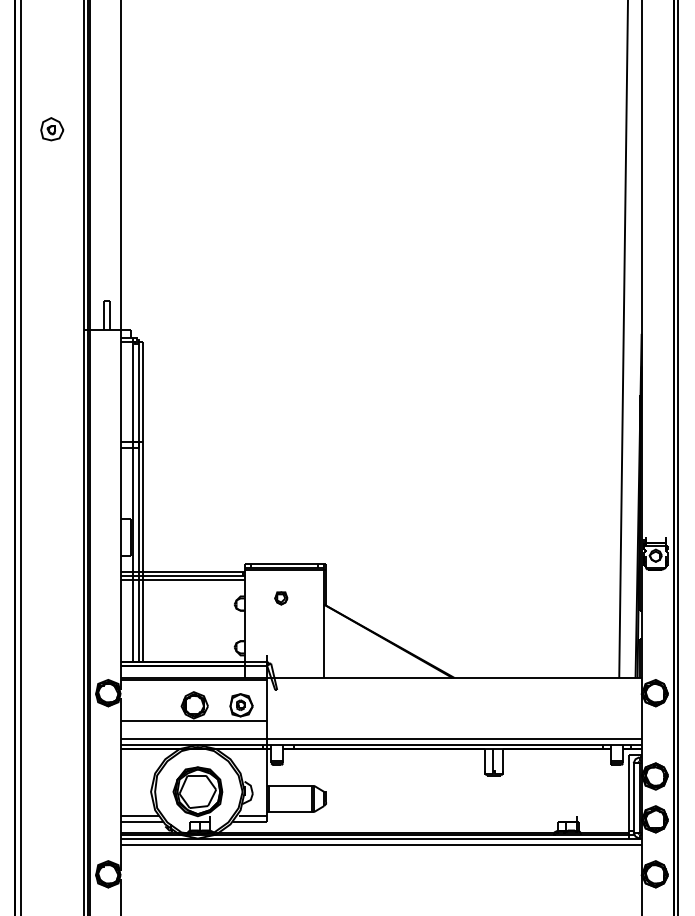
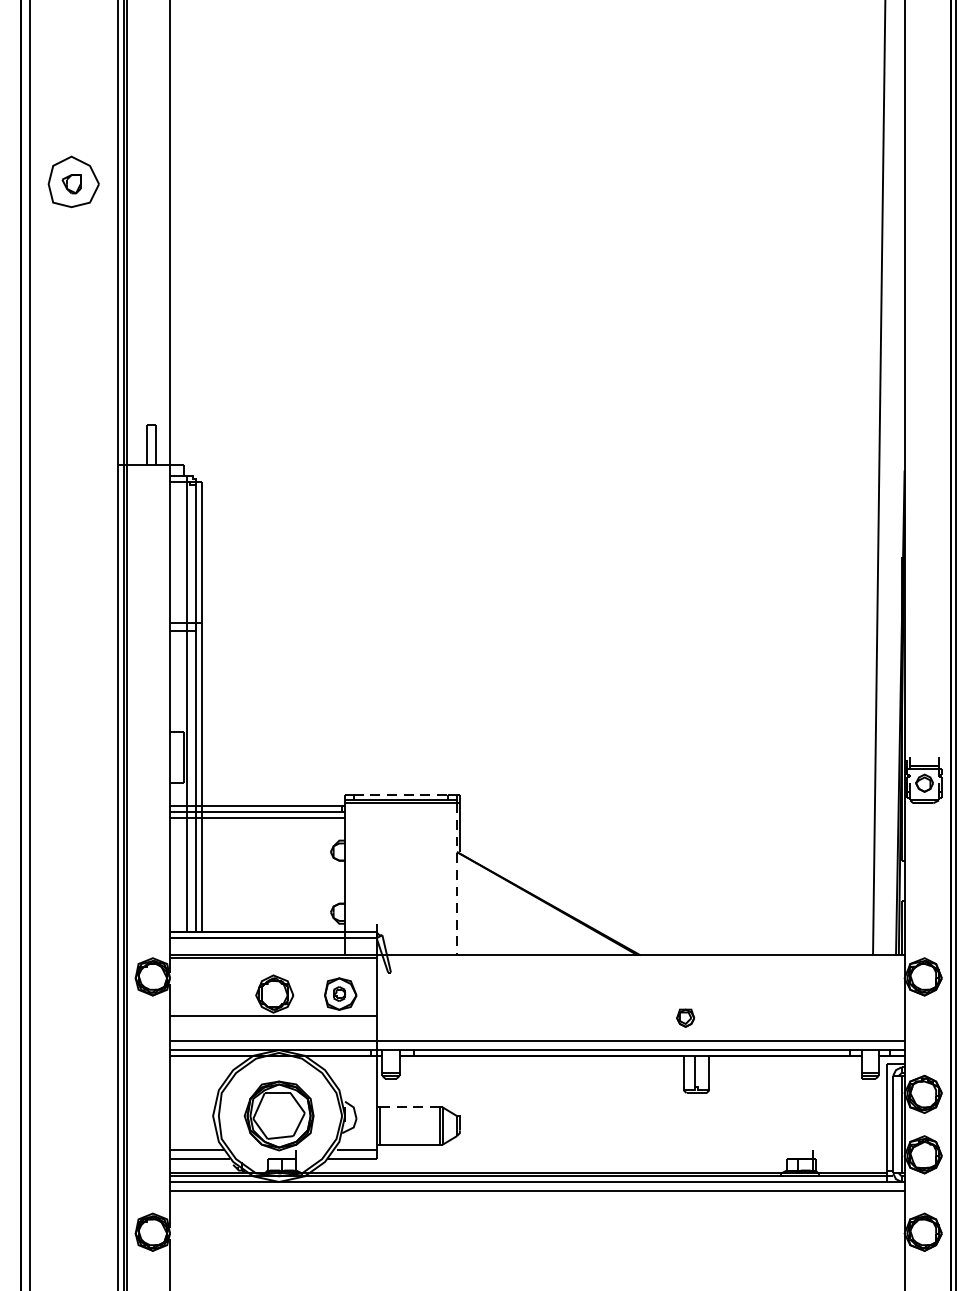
part: (52, 129) -> (74, 182), size x1.6
line: (284, 563) -> (401, 794), solid -> dashed
part: (281, 598) -> (685, 1018), moved
line: (324, 623) -> (457, 878), solid -> dashed
line: (290, 785) -> (409, 1107), solid -> dashed

